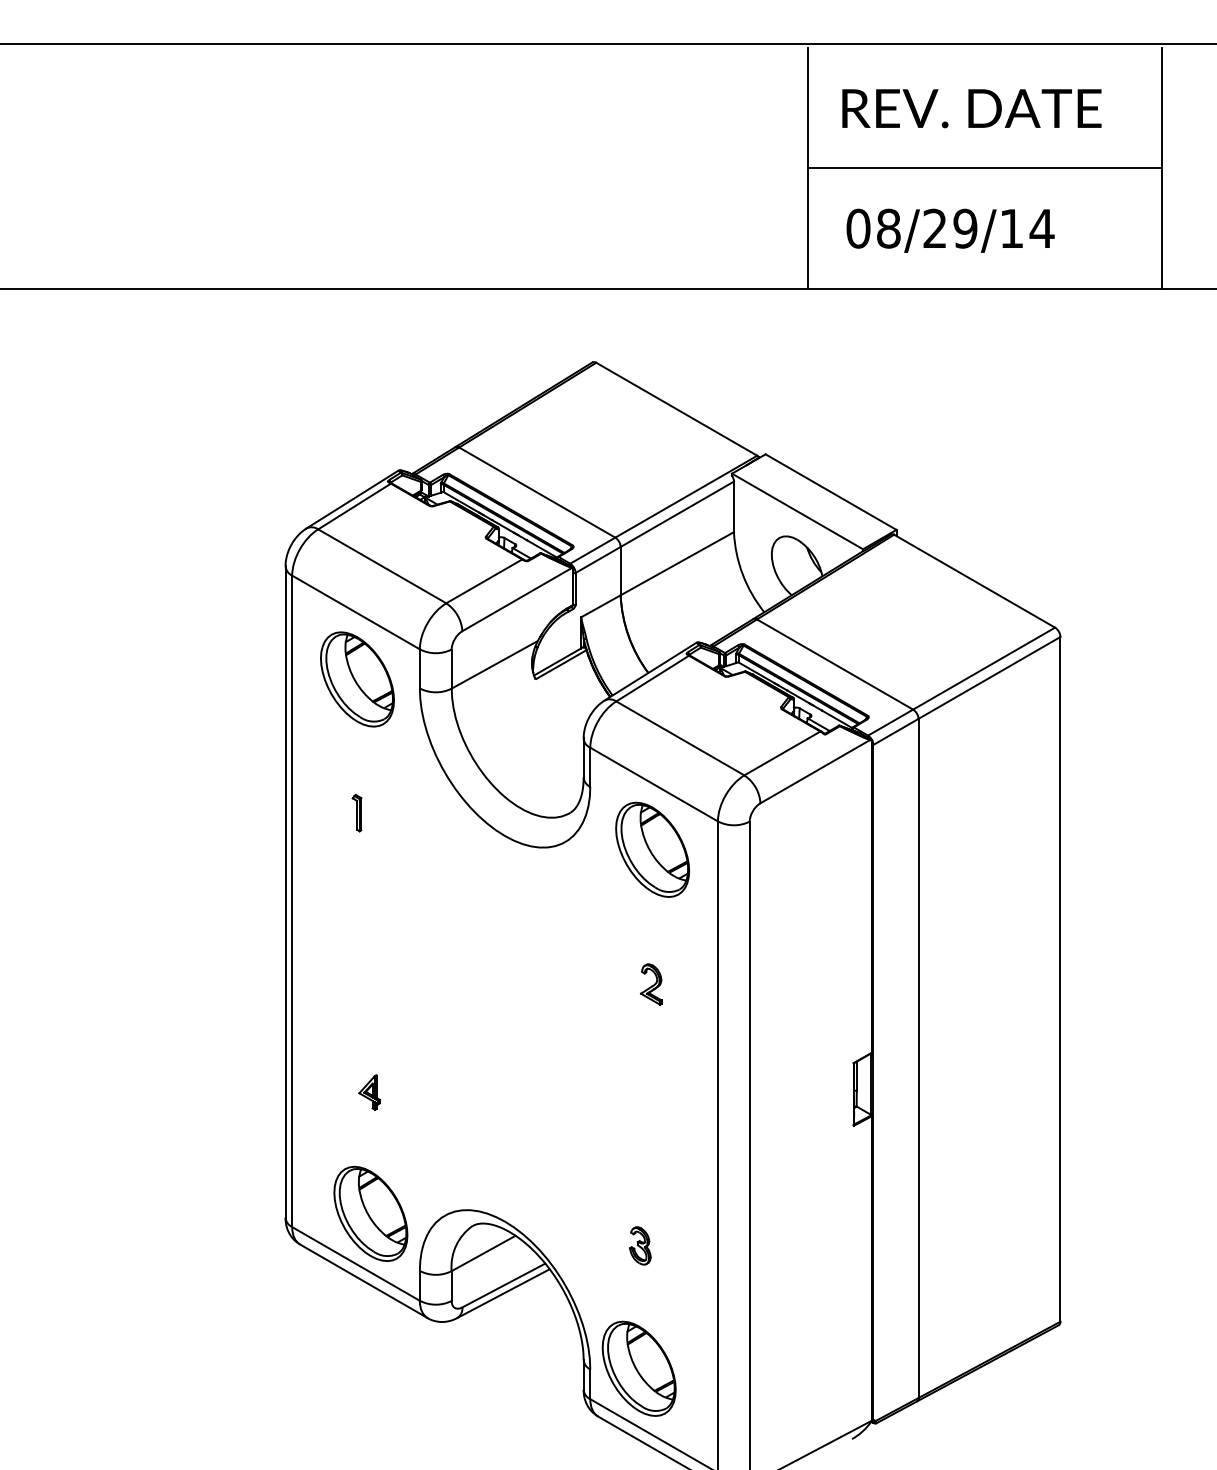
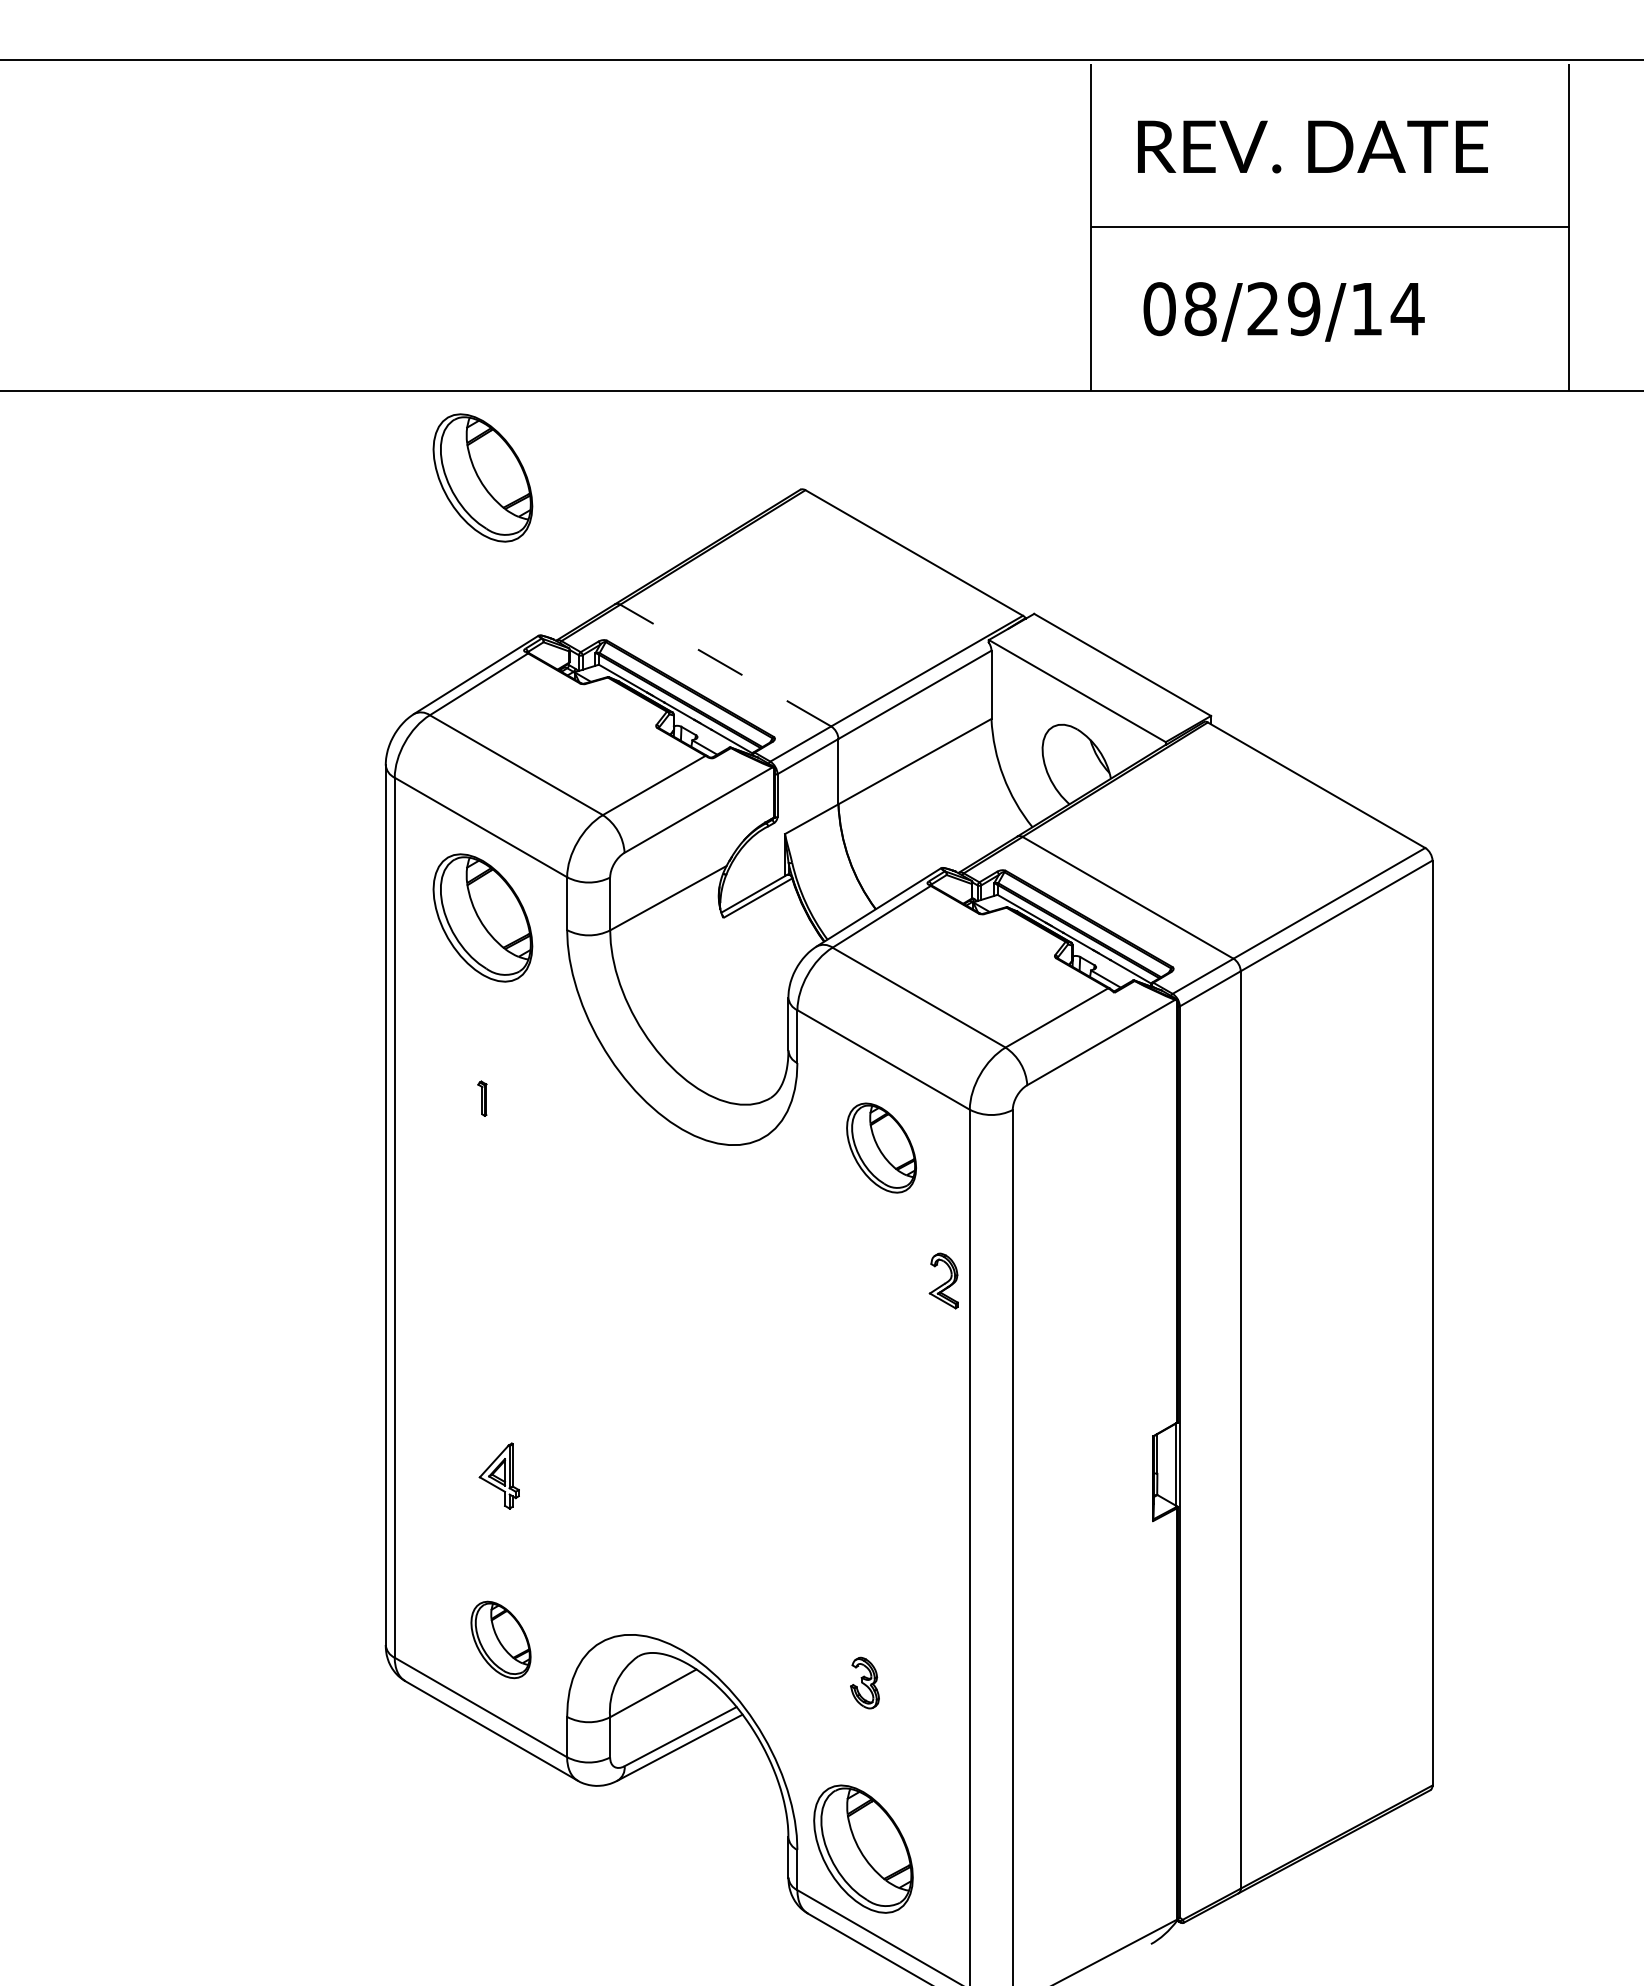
part: (357, 353) -> (482, 477), added
line: (537, 492) -> (725, 665), solid -> dashed
part: (357, 813) -> (482, 1098), size x0.7
part: (652, 849) -> (881, 1147), size x0.7
part: (651, 984) -> (943, 1280), moved
part: (369, 1092) -> (499, 1475), size x1.4
part: (370, 1213) -> (500, 1639), size x0.6

